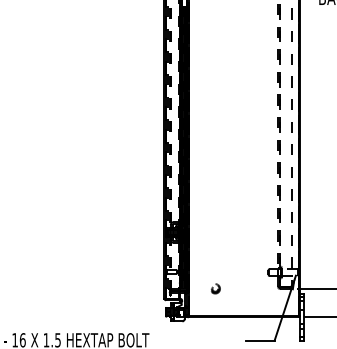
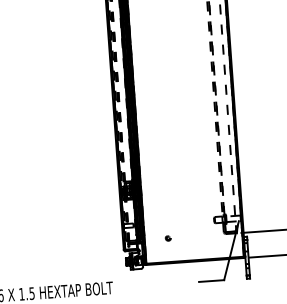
part: (215, 289) -> (168, 238), size x0.62

